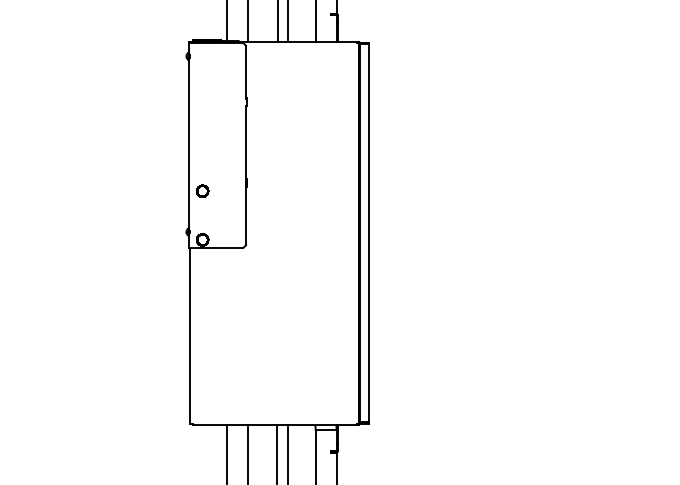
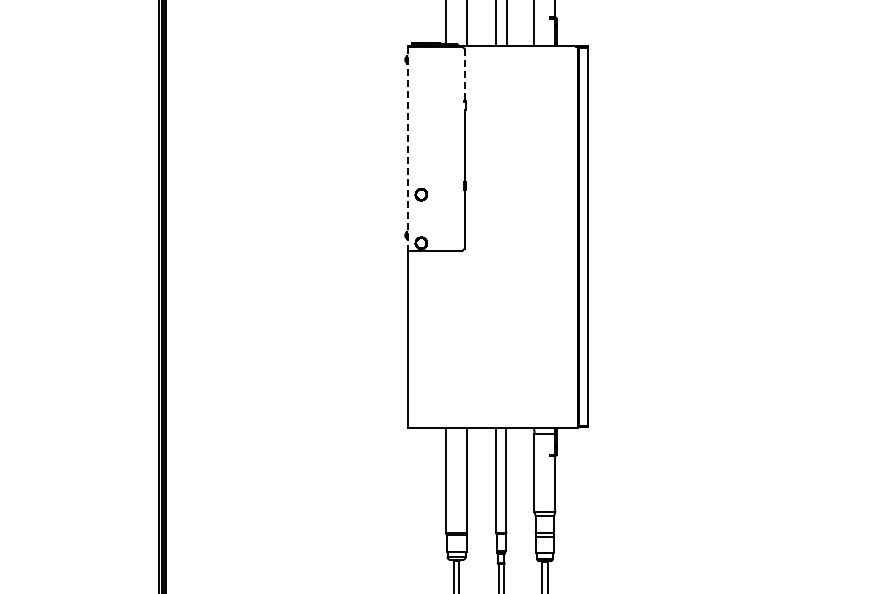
line: (245, 72) -> (464, 75), solid -> dashed
line: (188, 146) -> (407, 149), solid -> dashed

